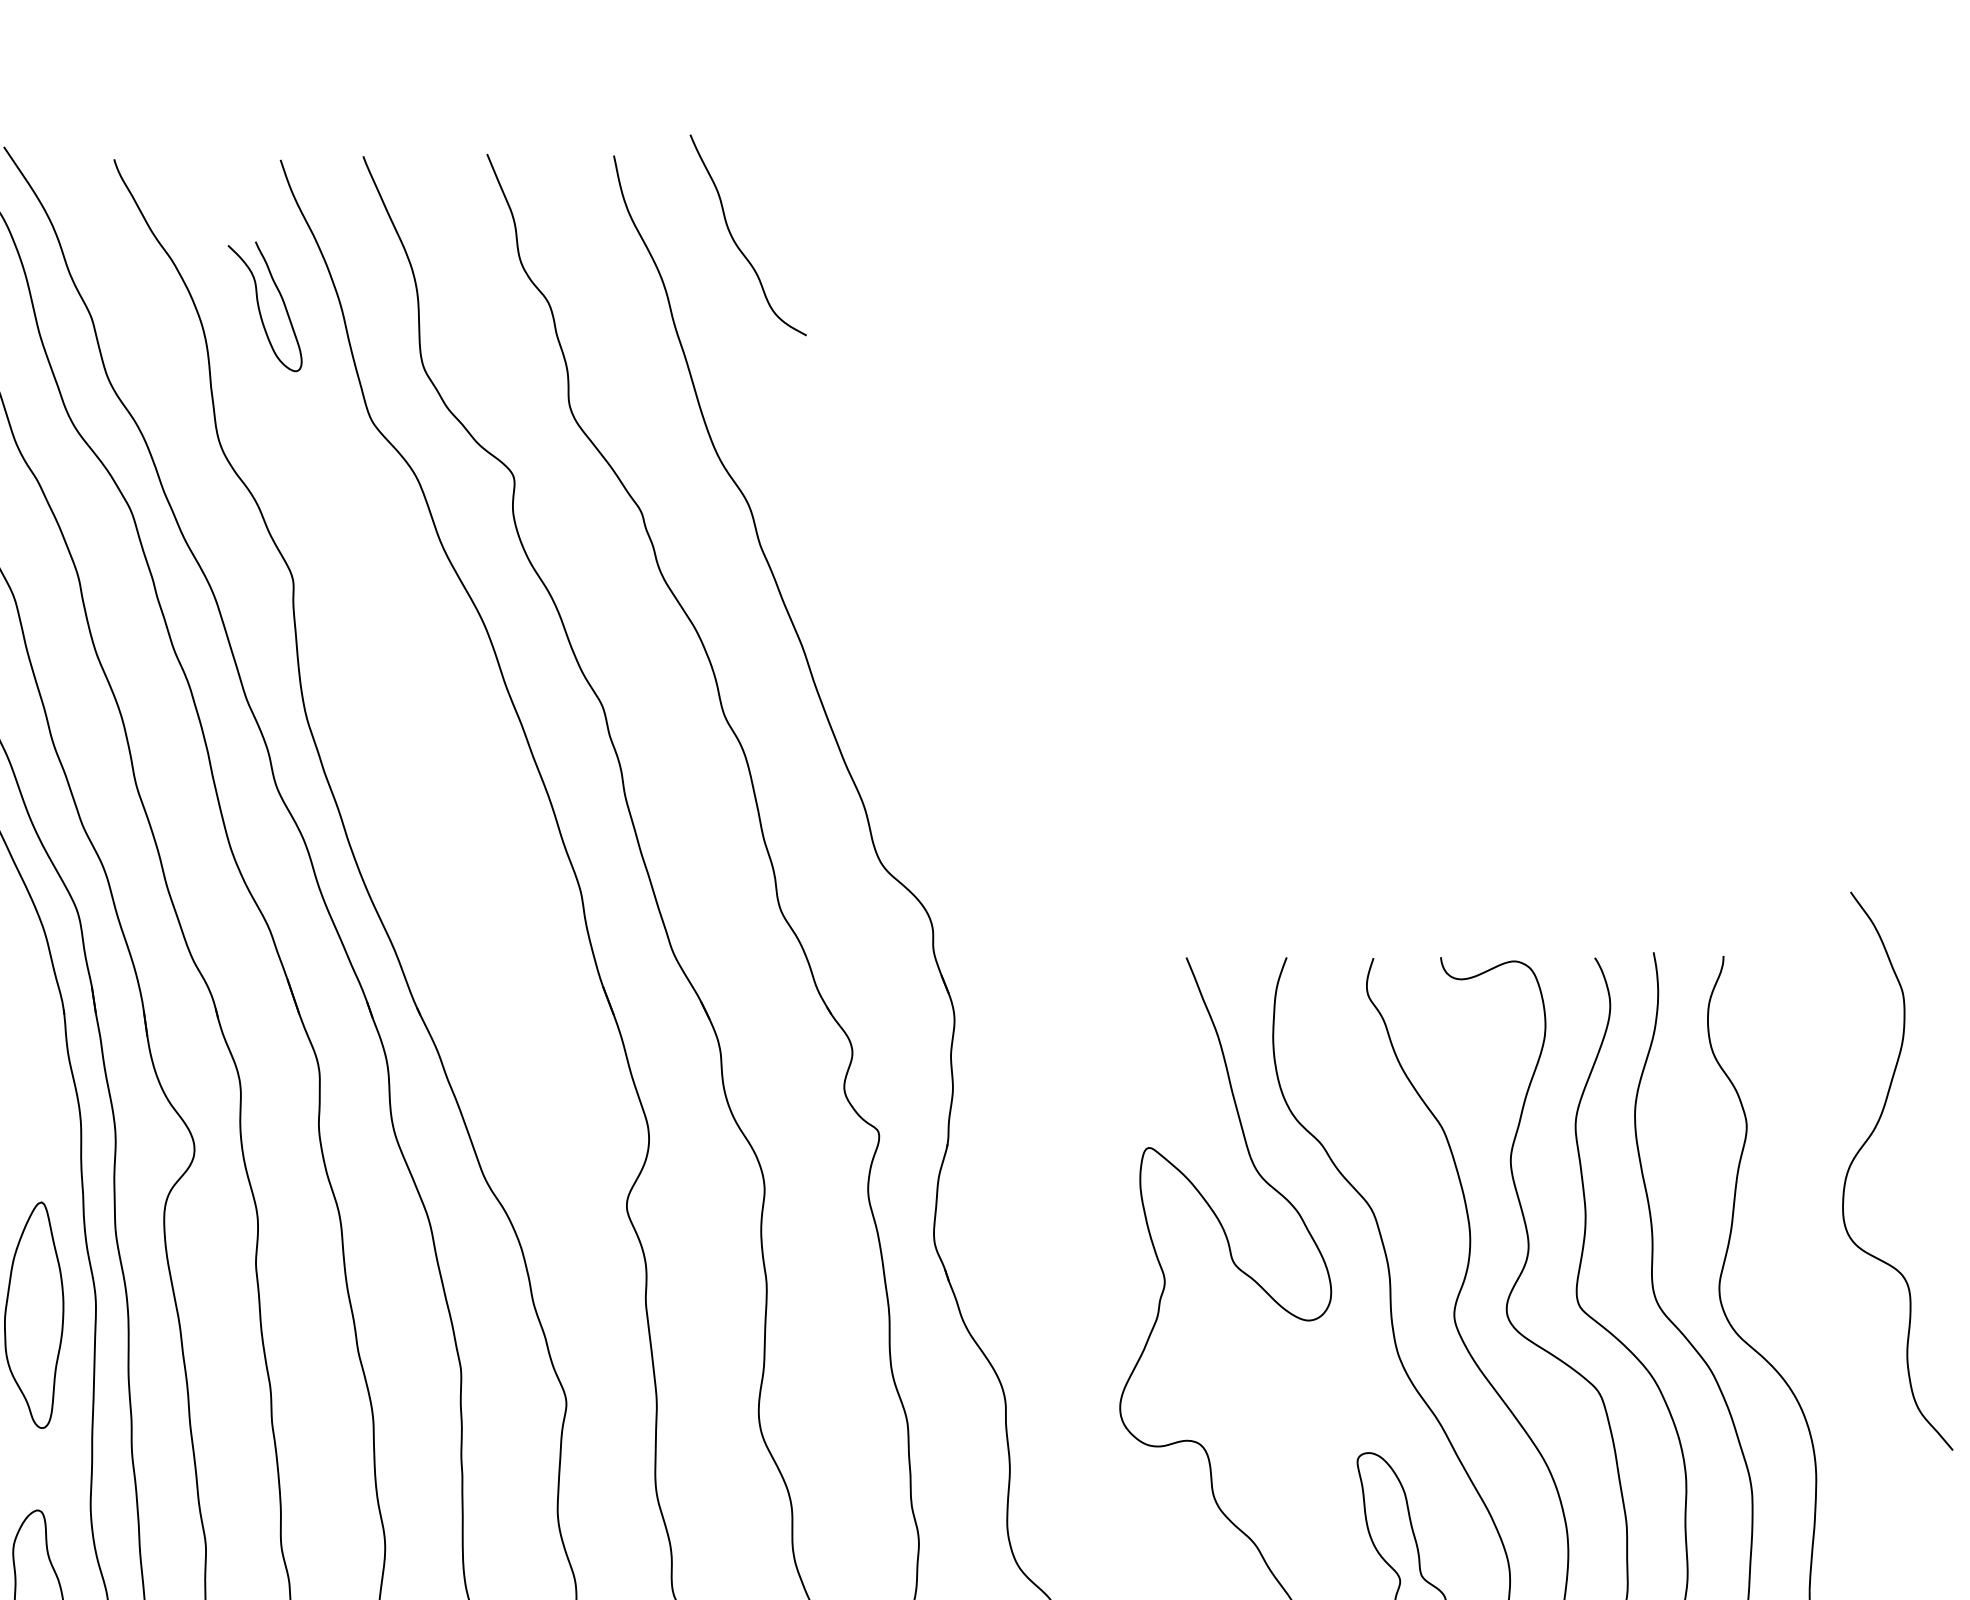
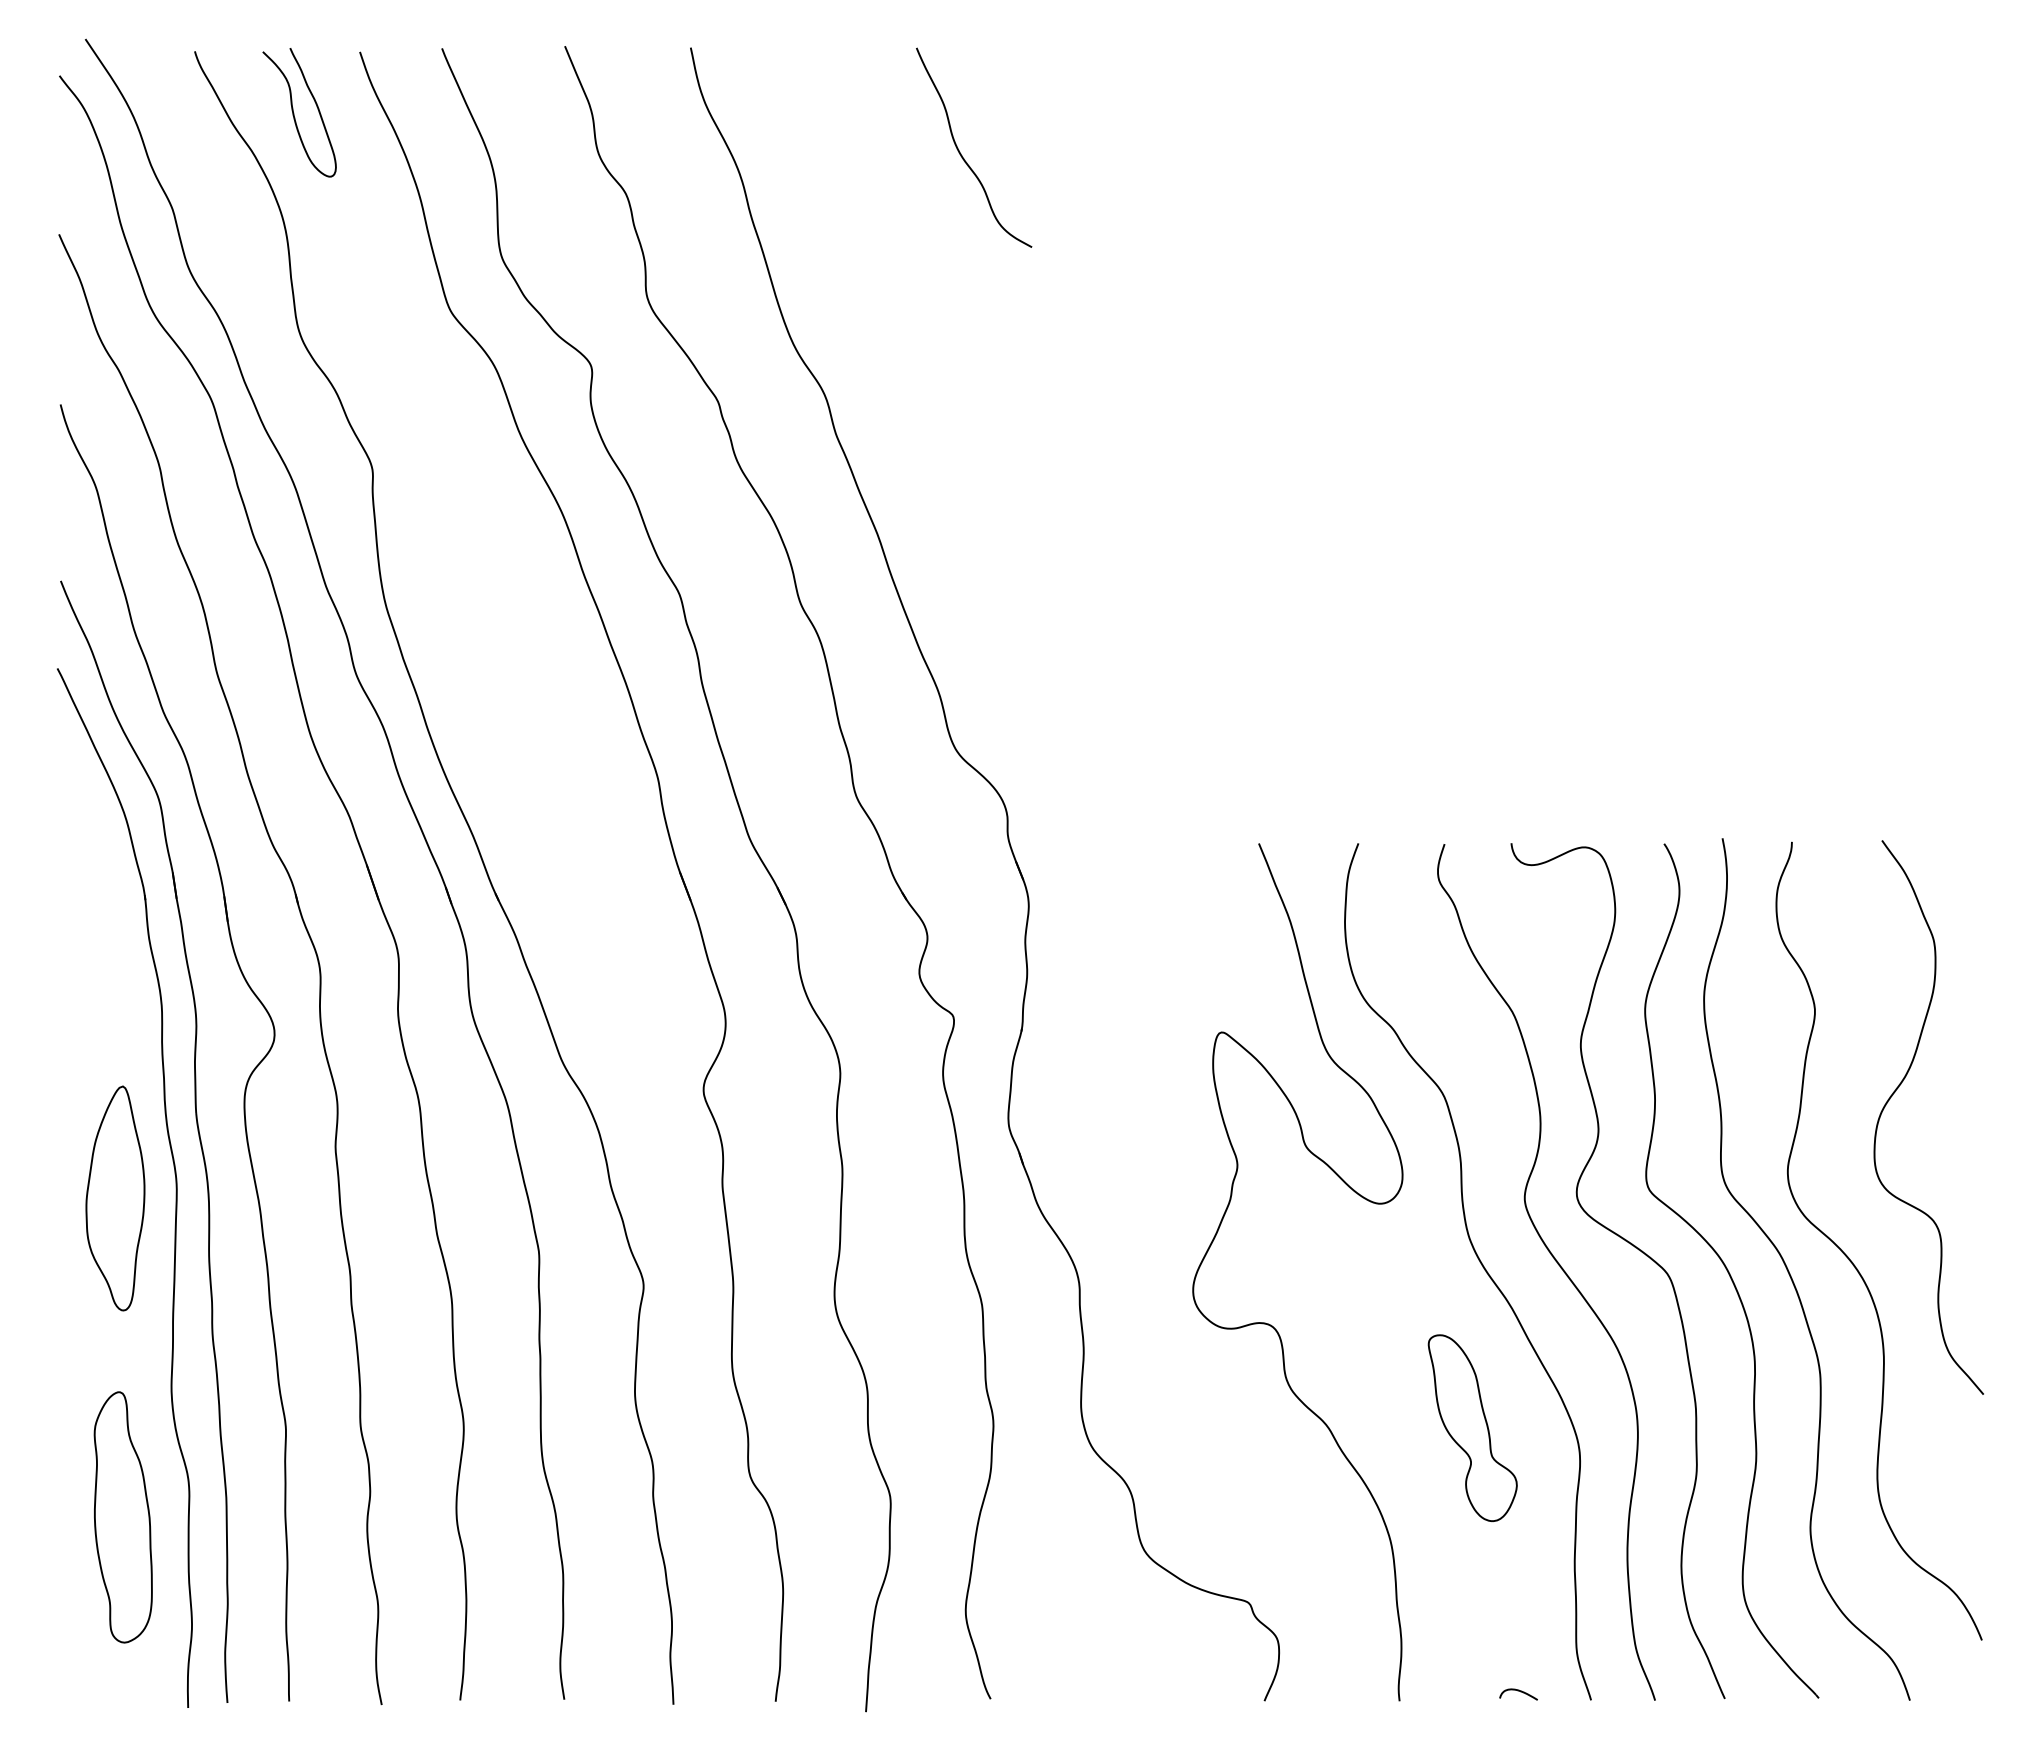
curve: (735, 241) -> (961, 153), moved
curve: (259, 307) -> (294, 113), moved
curve: (1864, 1145) -> (1895, 1092), moved

